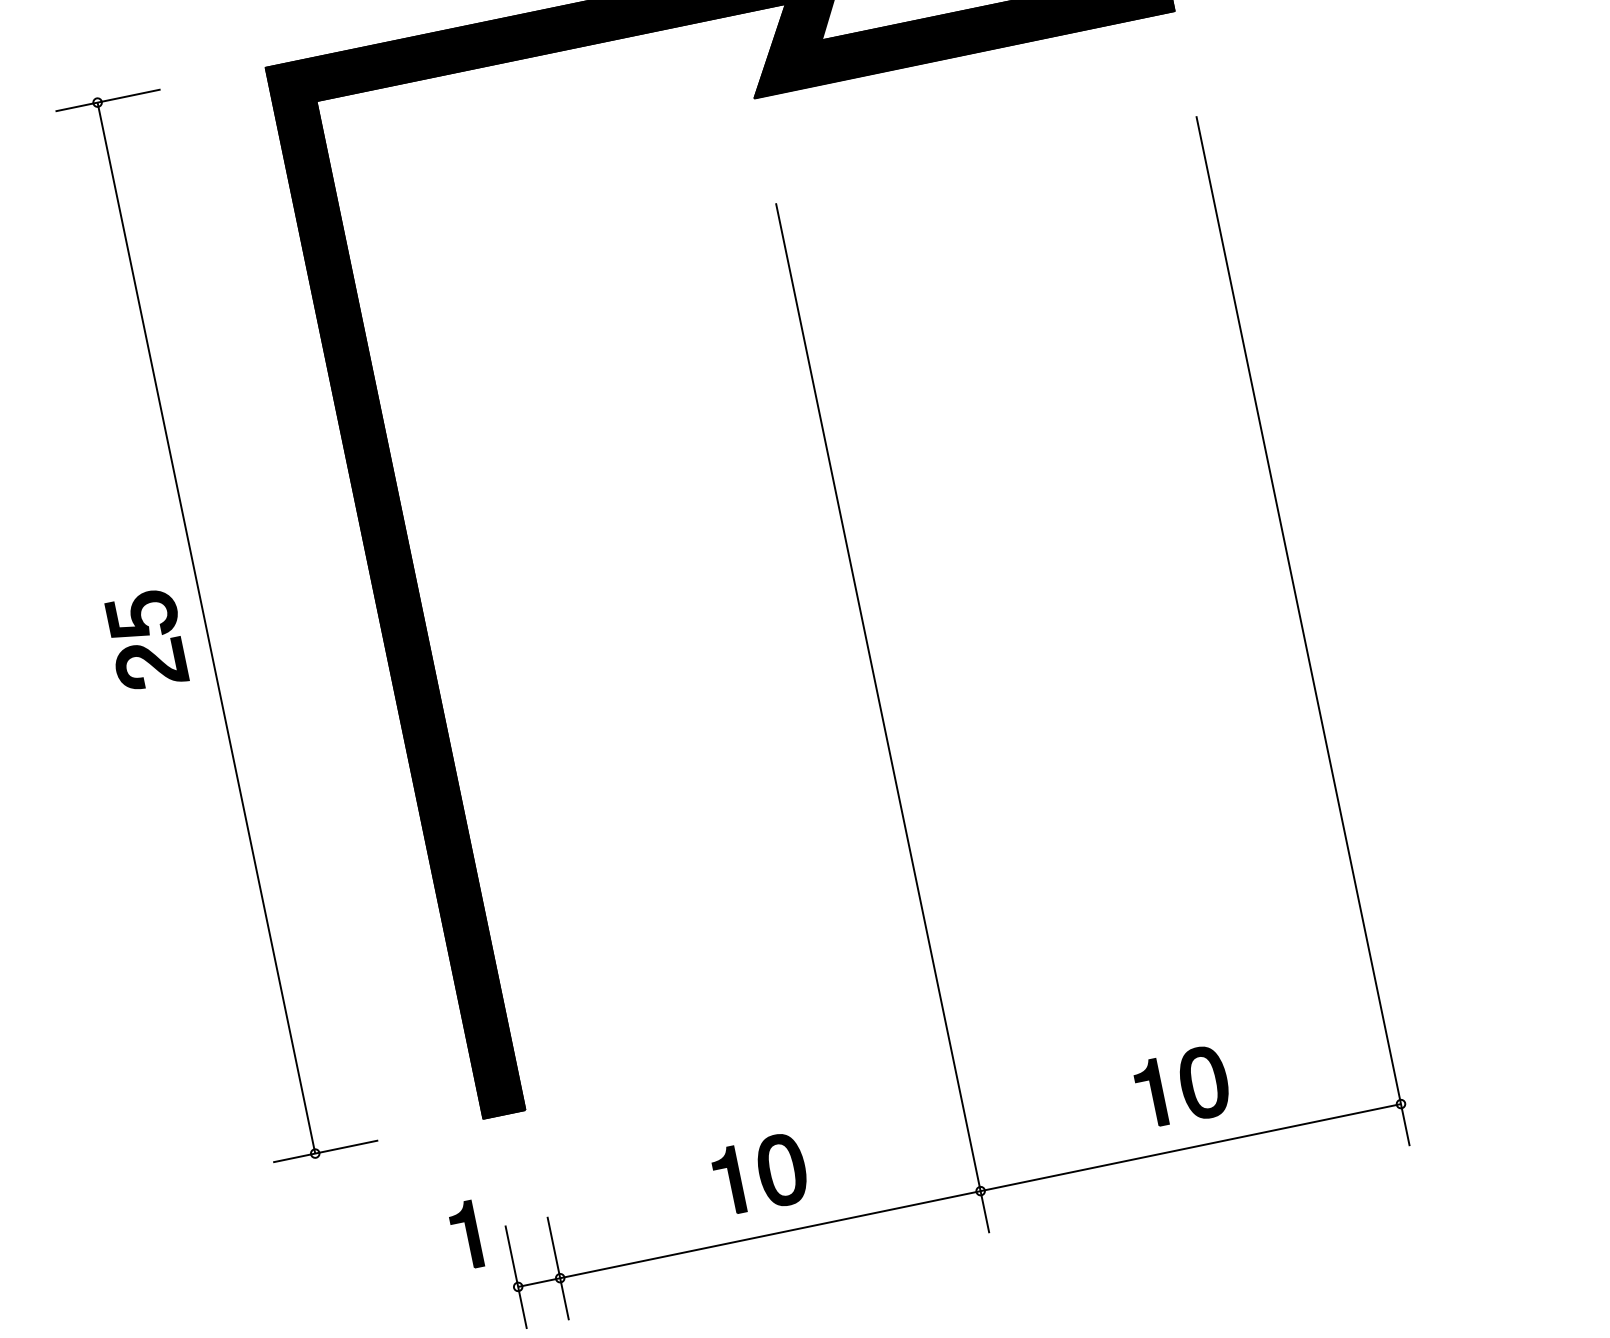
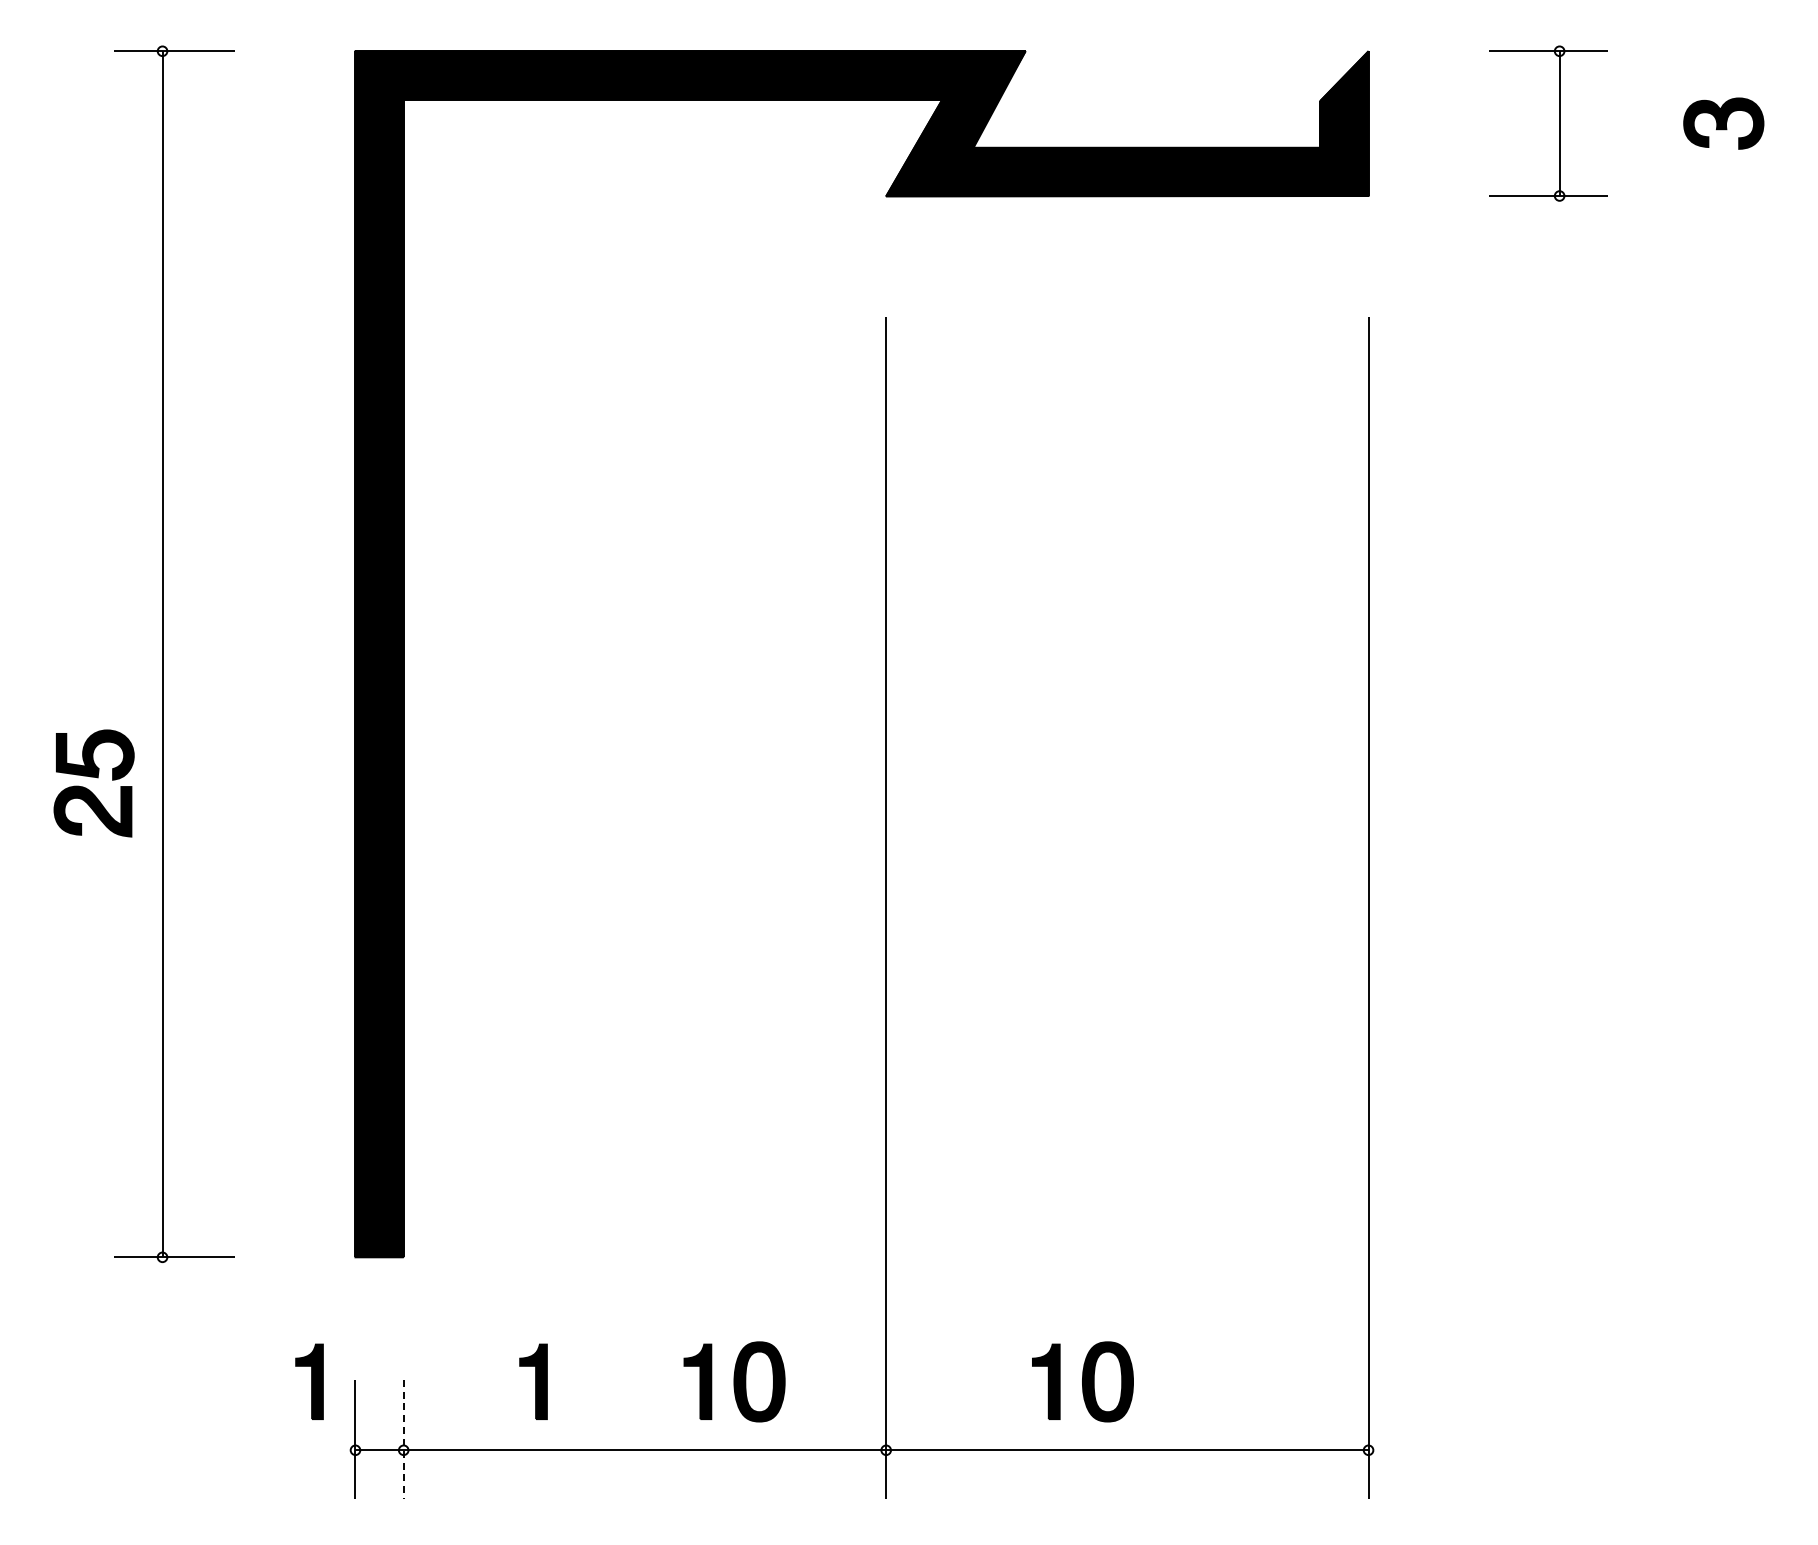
part: (146, 640) -> (93, 783), moved
part: (1182, 1086) -> (1082, 1381), moved
part: (760, 1174) -> (734, 1381), moved
part: (660, 1194) -> (533, 1381), added
line: (558, 1268) -> (403, 1439), solid -> dashed

